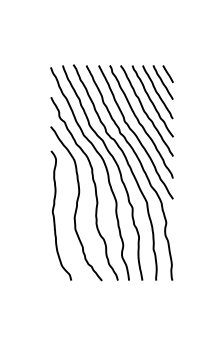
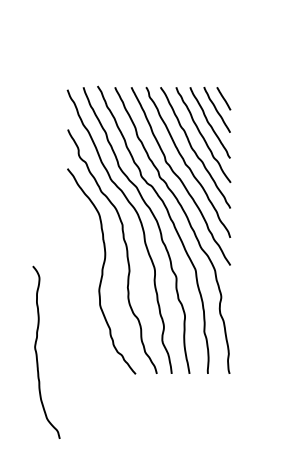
curve: (54, 215) -> (37, 352), moved

